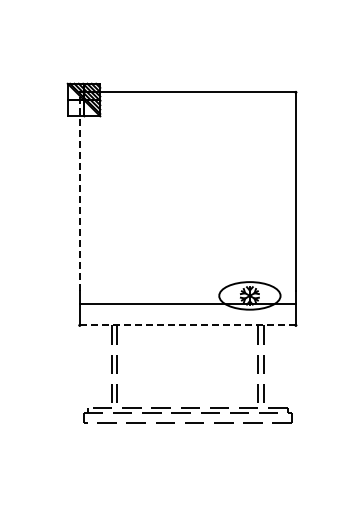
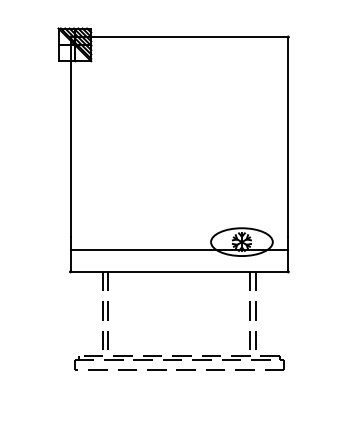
line: (79, 191) -> (70, 136), dashed -> solid
line: (188, 325) -> (180, 271), dashed -> solid

